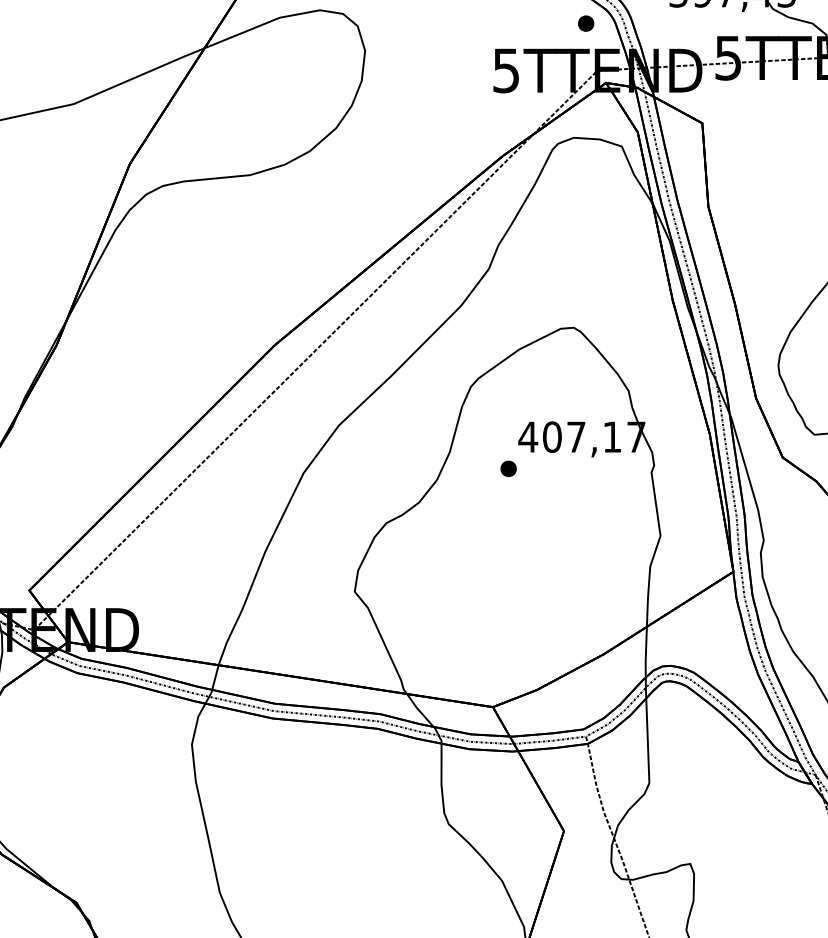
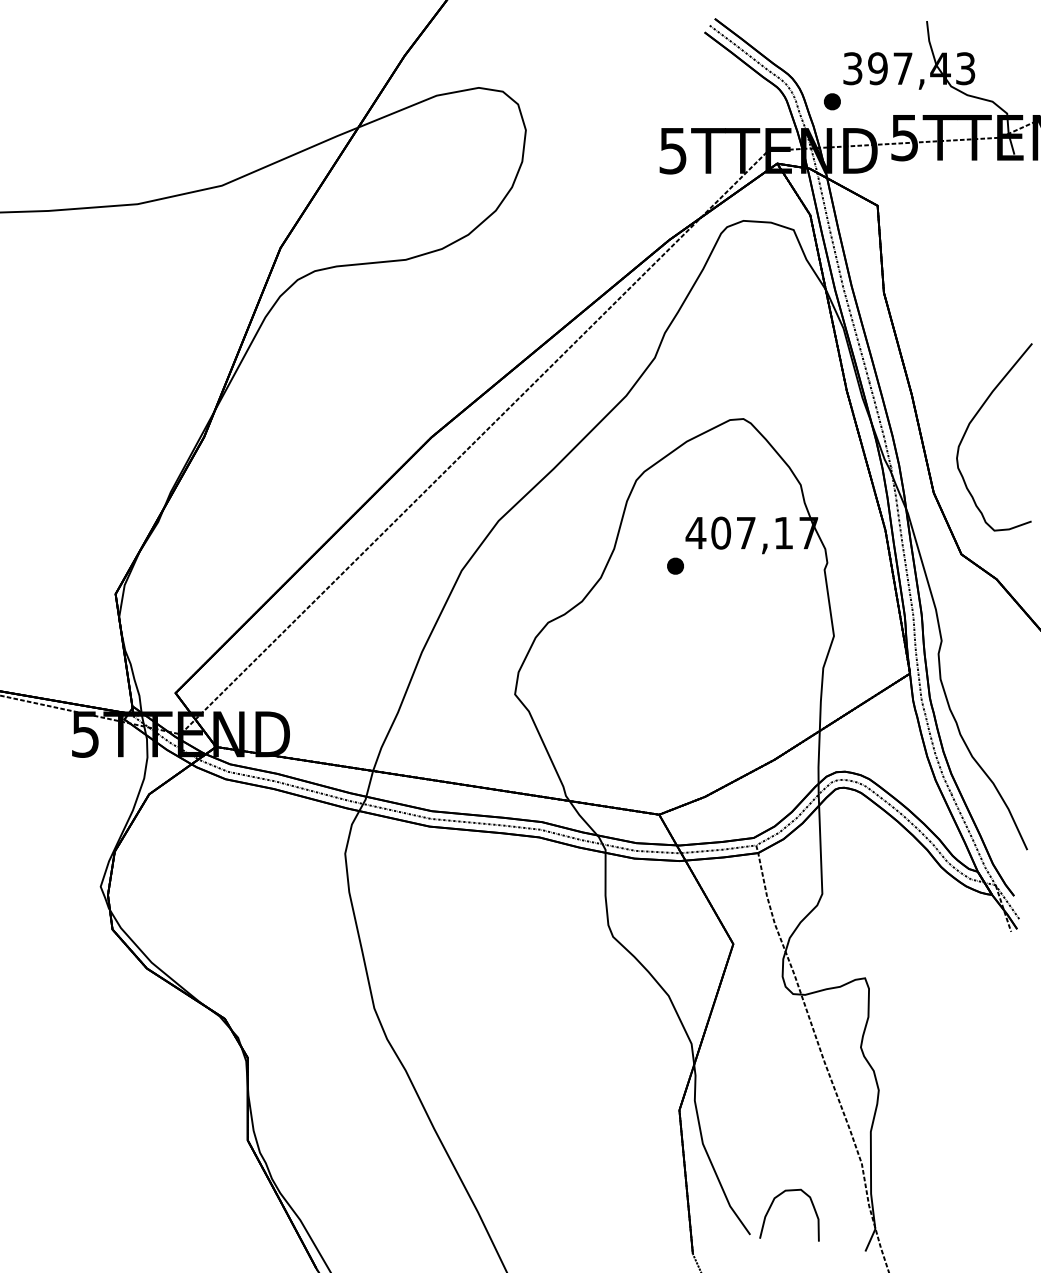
part: (586, 23) -> (832, 101), moved

